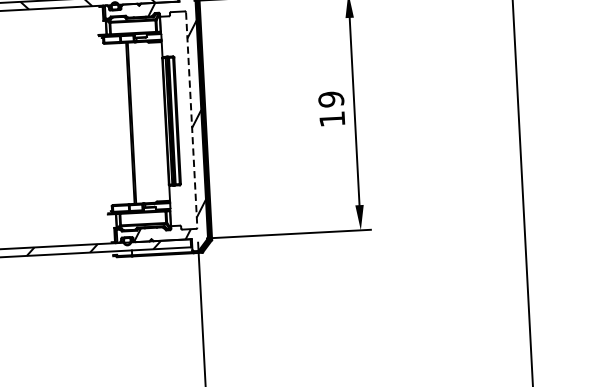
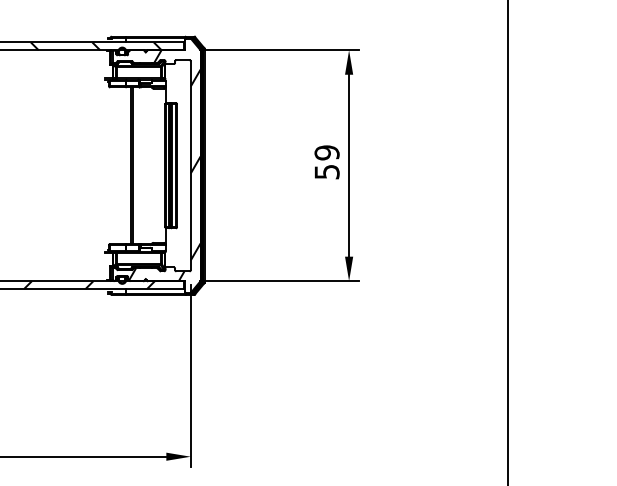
text: (331, 119) -> (326, 172), 19 -> 59
line: (191, 120) -> (190, 166), dashed -> solid

